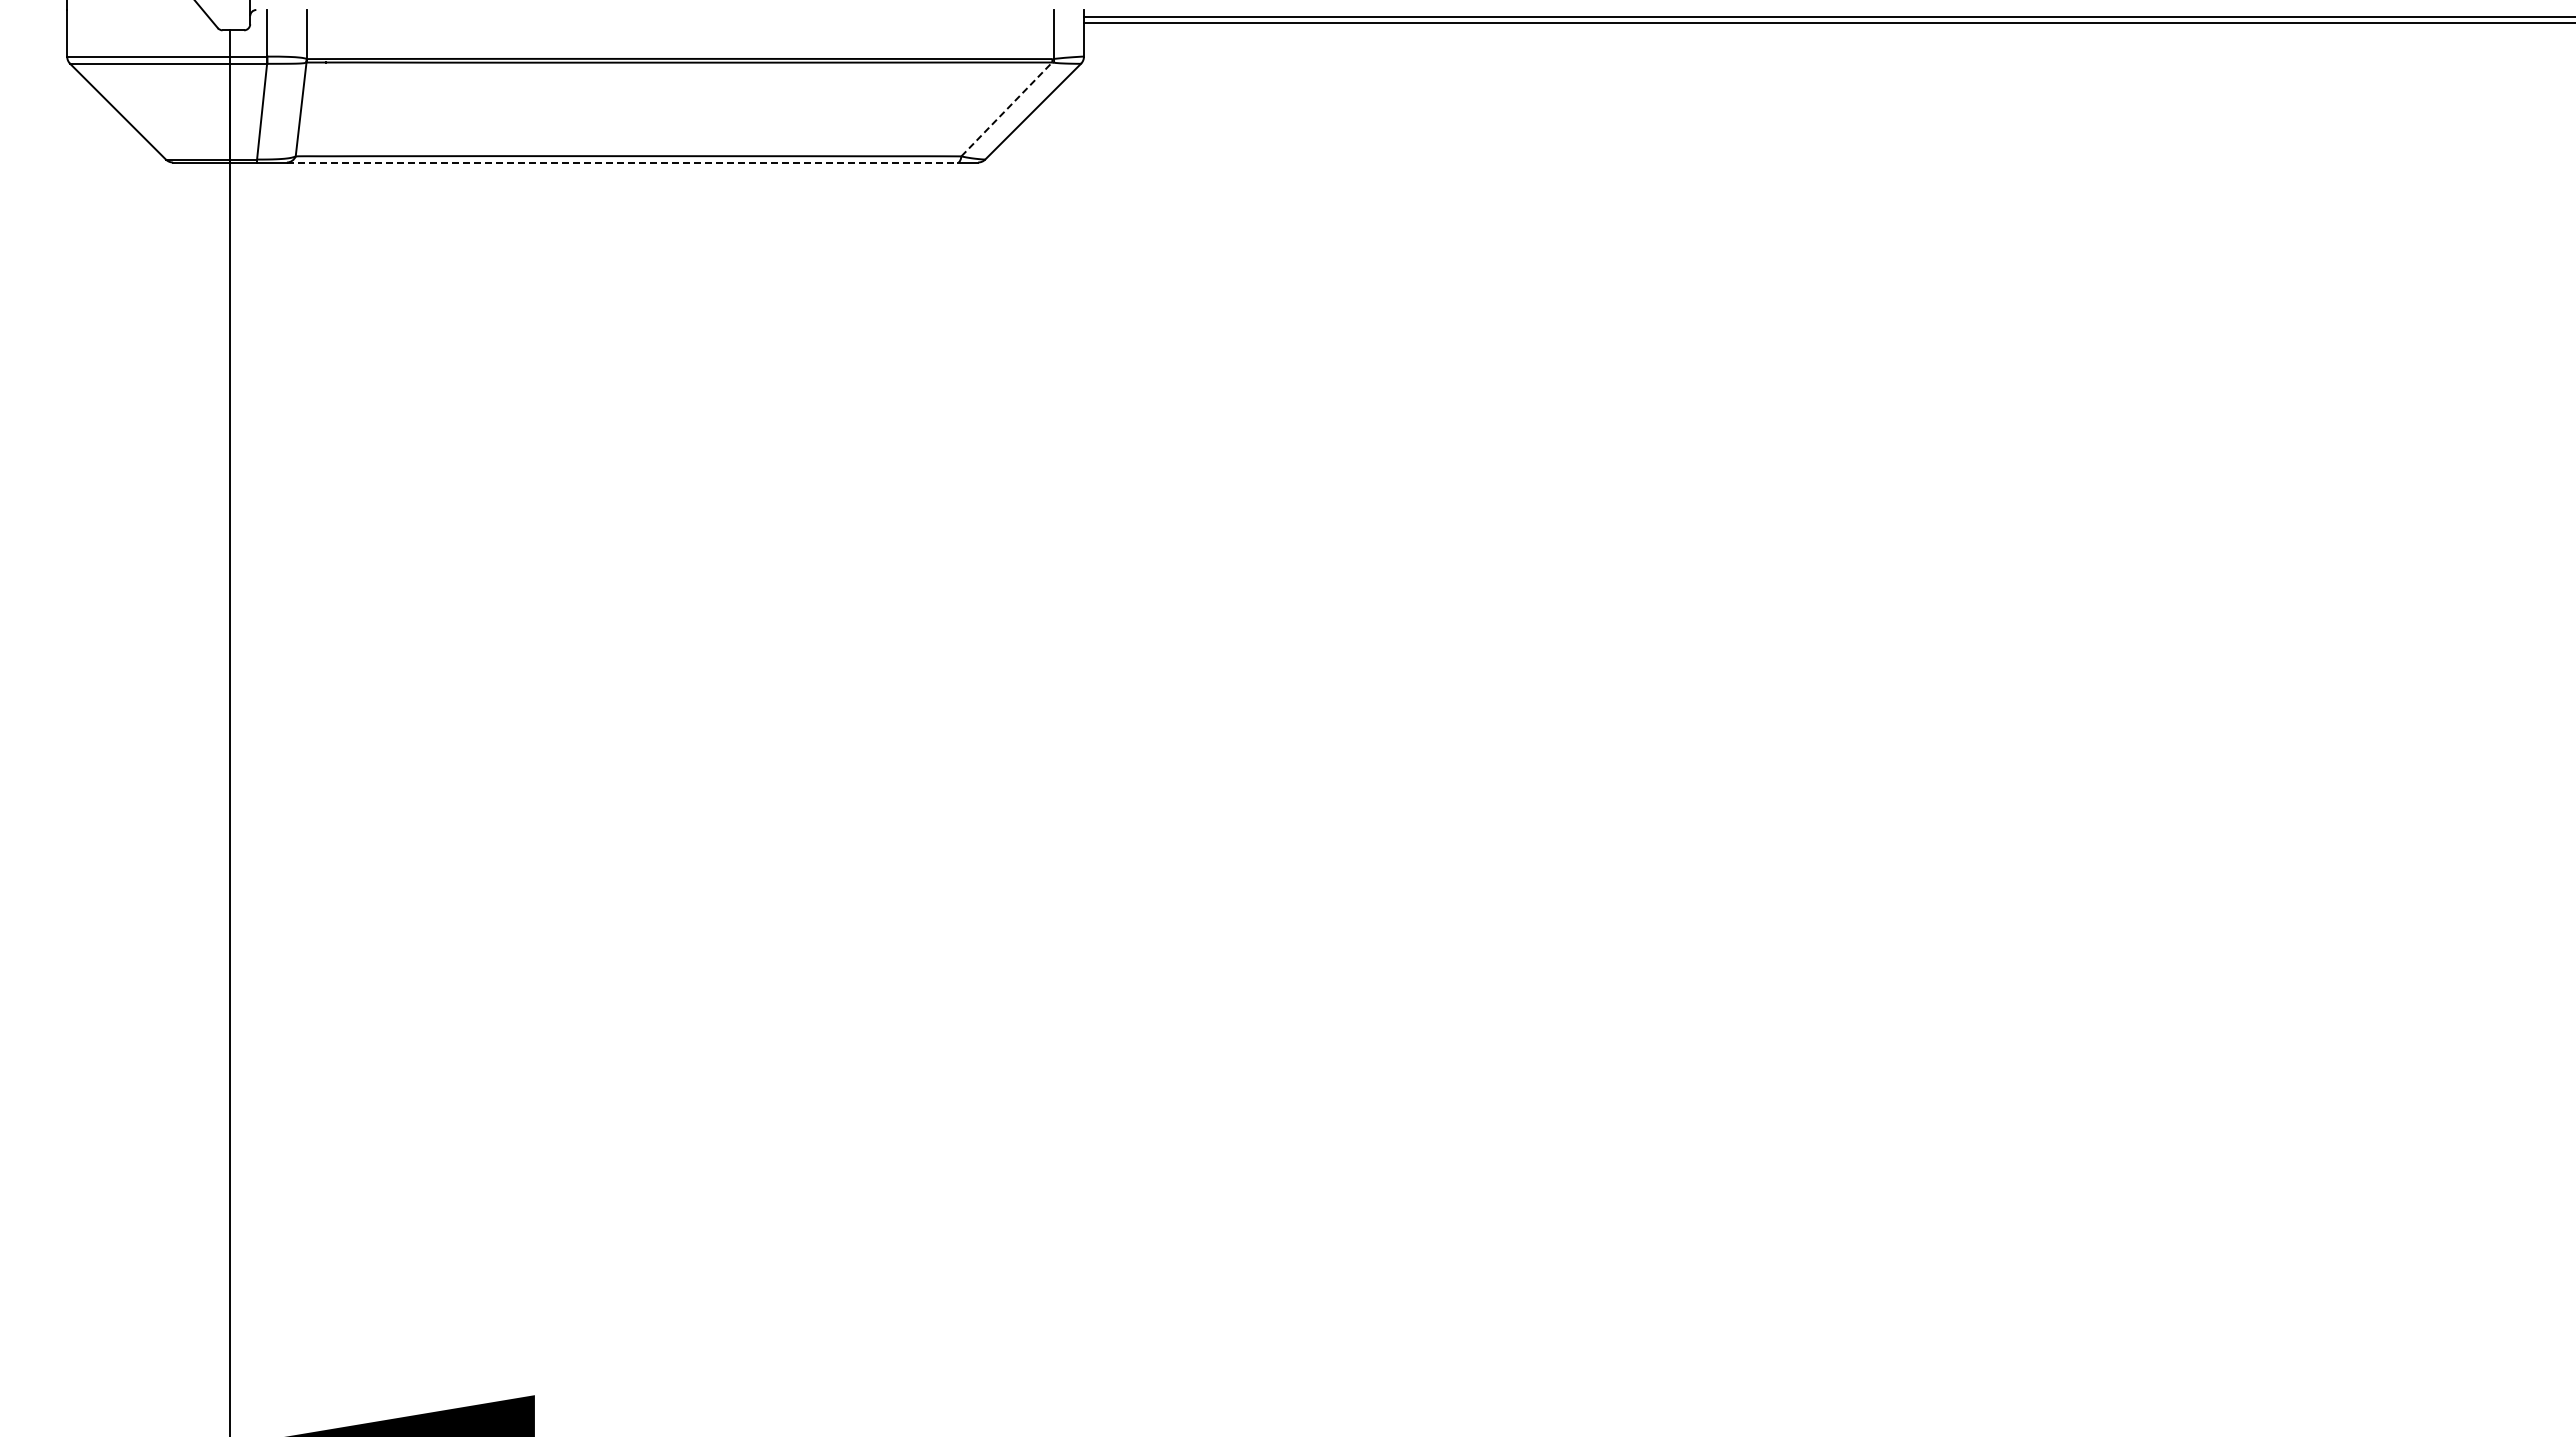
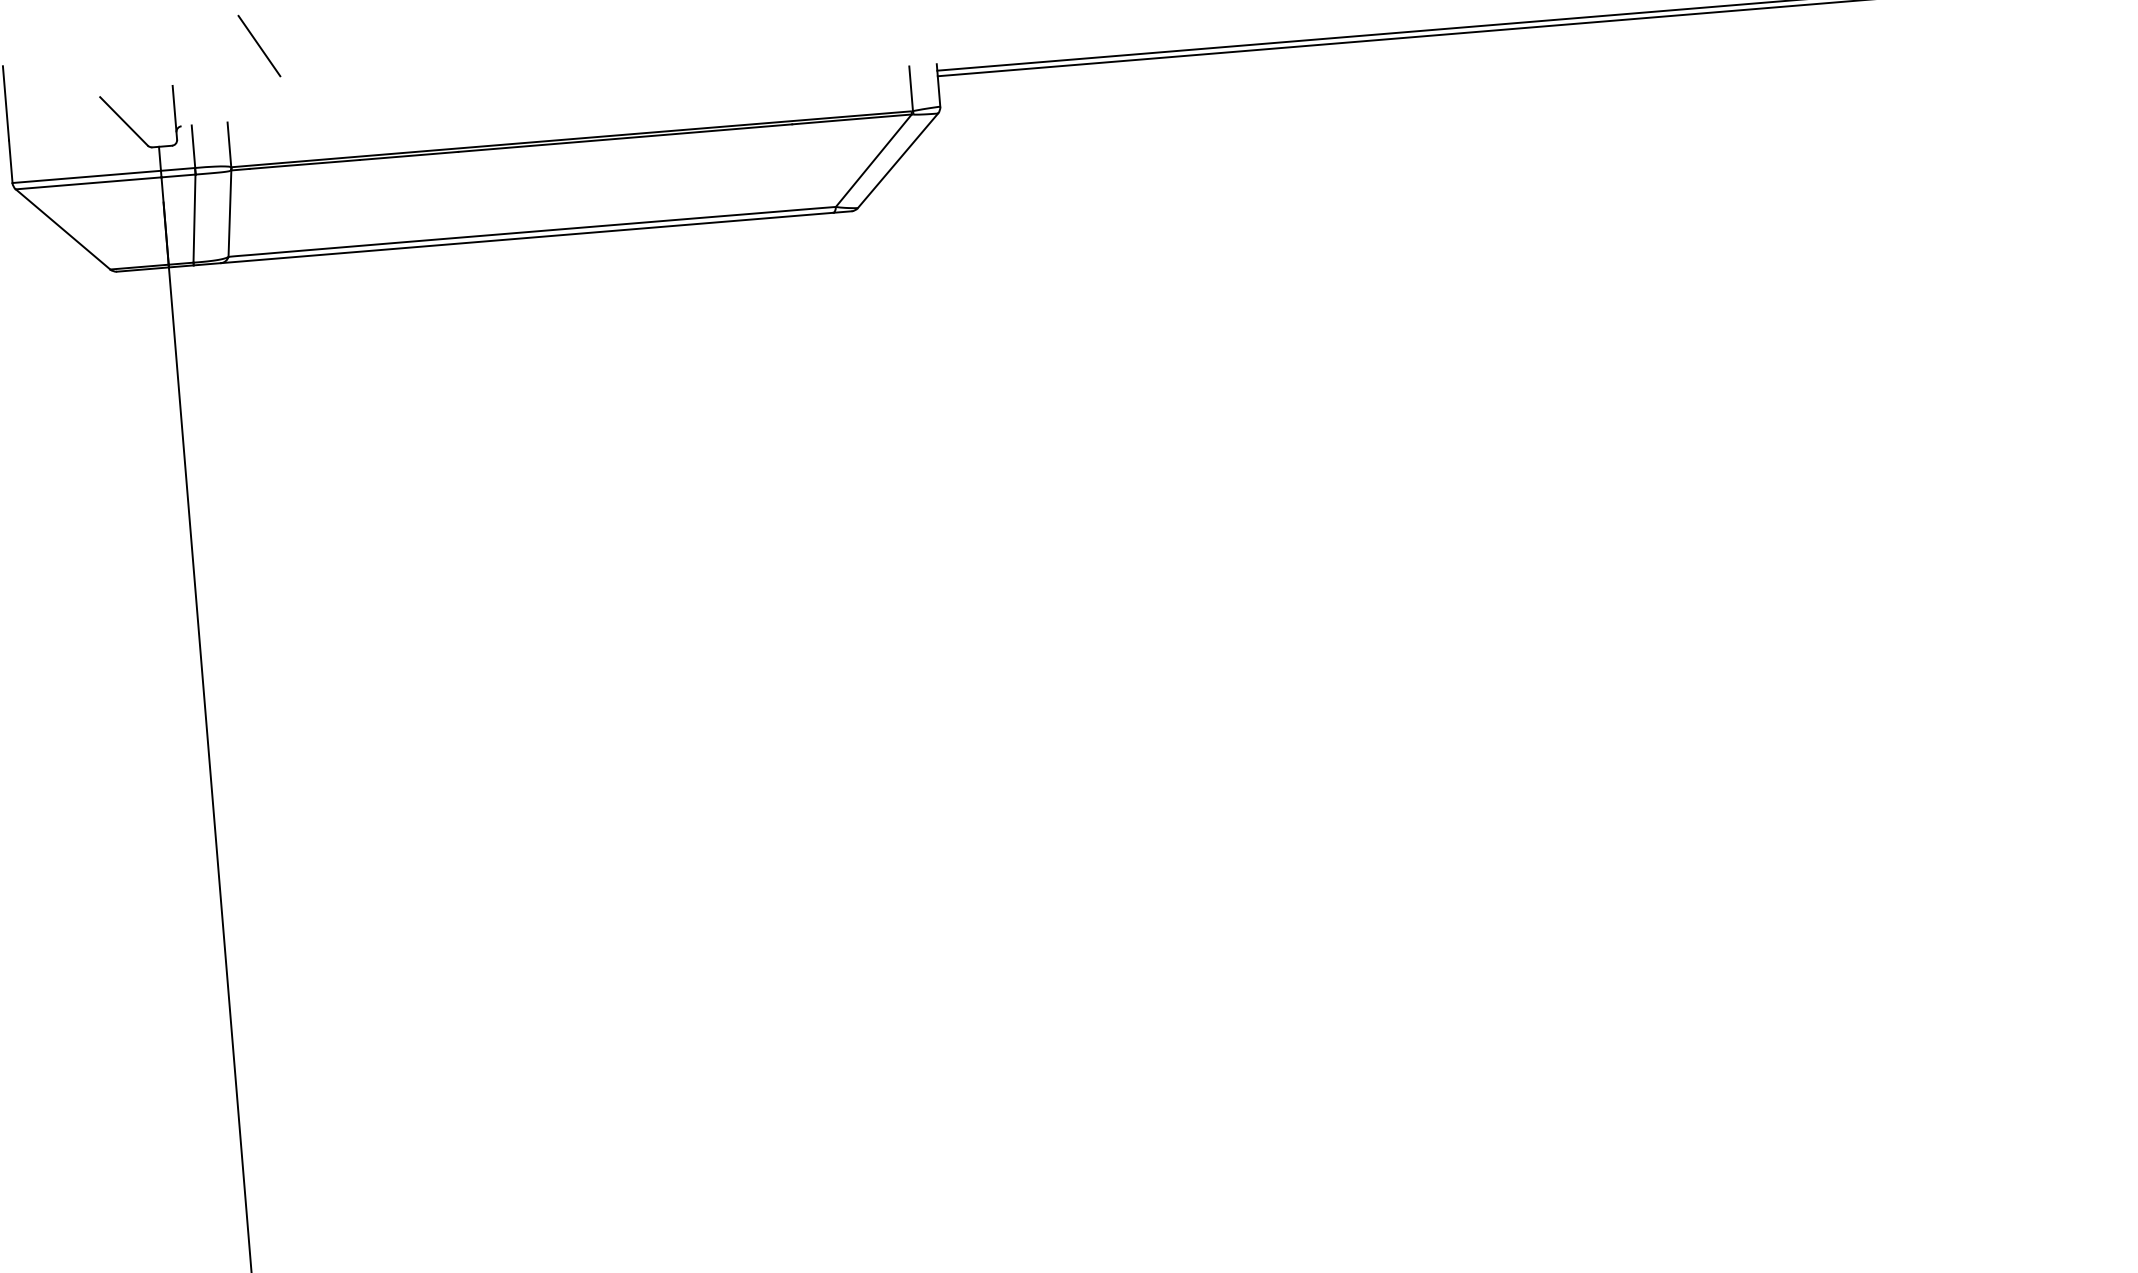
line: (1007, 109) -> (874, 160), dashed -> solid
line: (622, 162) -> (527, 237), dashed -> solid

